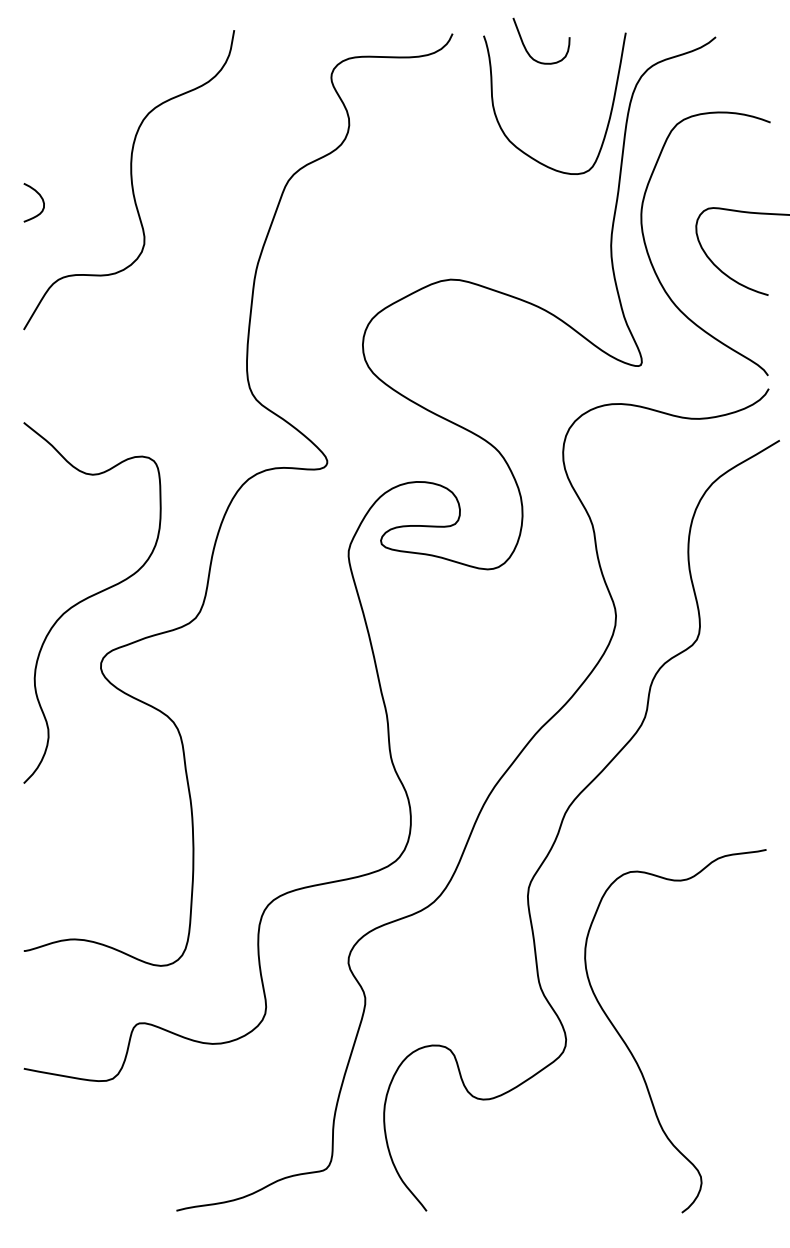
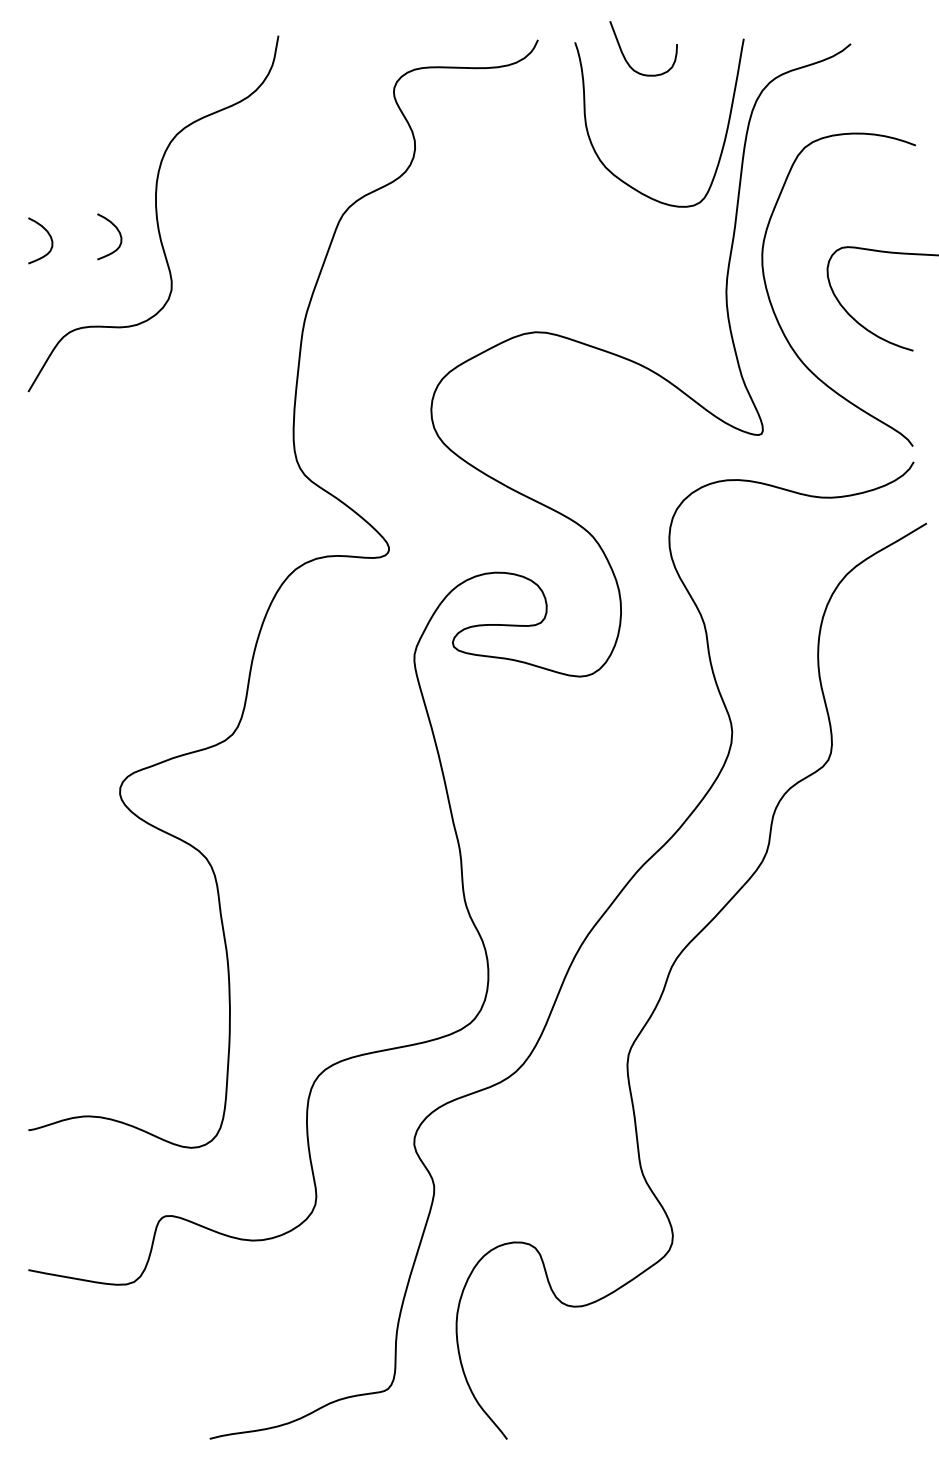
curve: (98, 194) -> (117, 231), added
curve: (89, 597) -> (106, 710), removed
curve: (634, 1057) -> (754, 1256), removed

